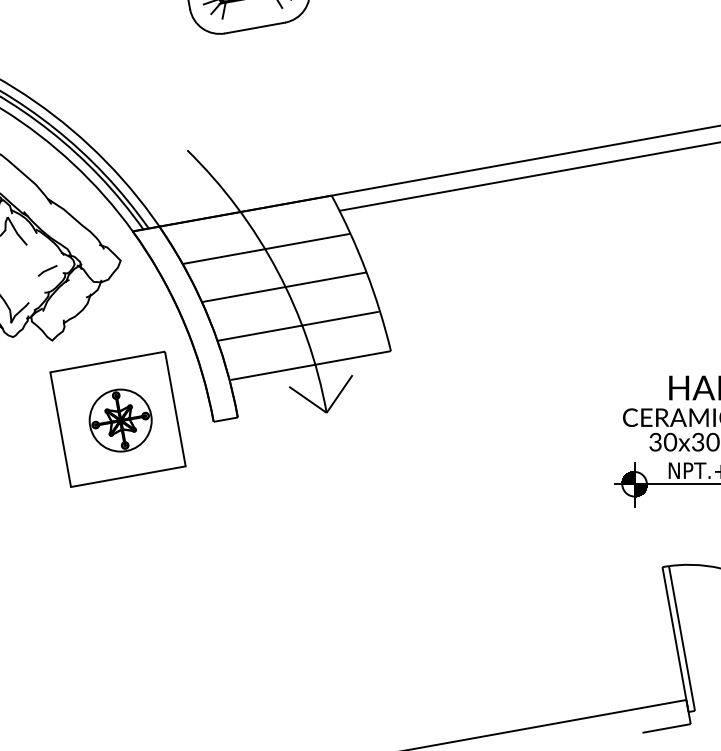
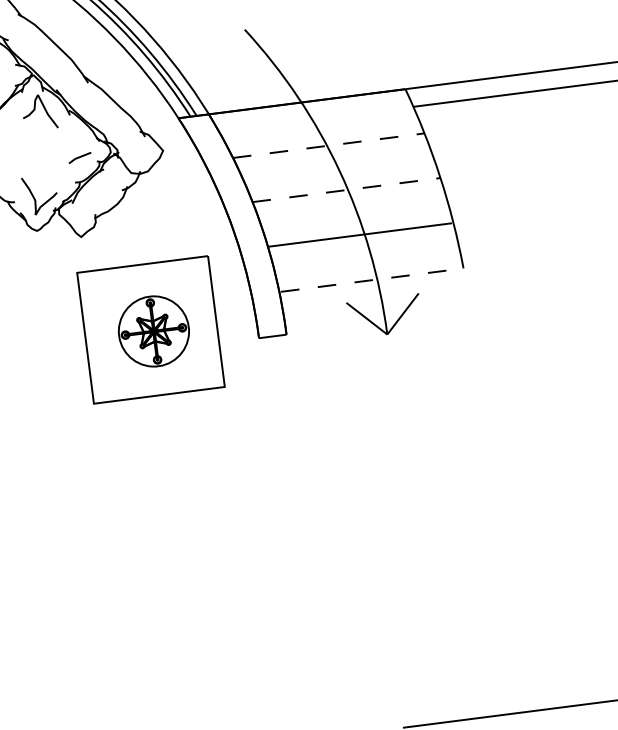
line: (267, 248) -> (329, 145), solid -> dashed
line: (284, 287) -> (346, 190), solid -> dashed
line: (311, 365) -> (372, 280), solid -> dashed

